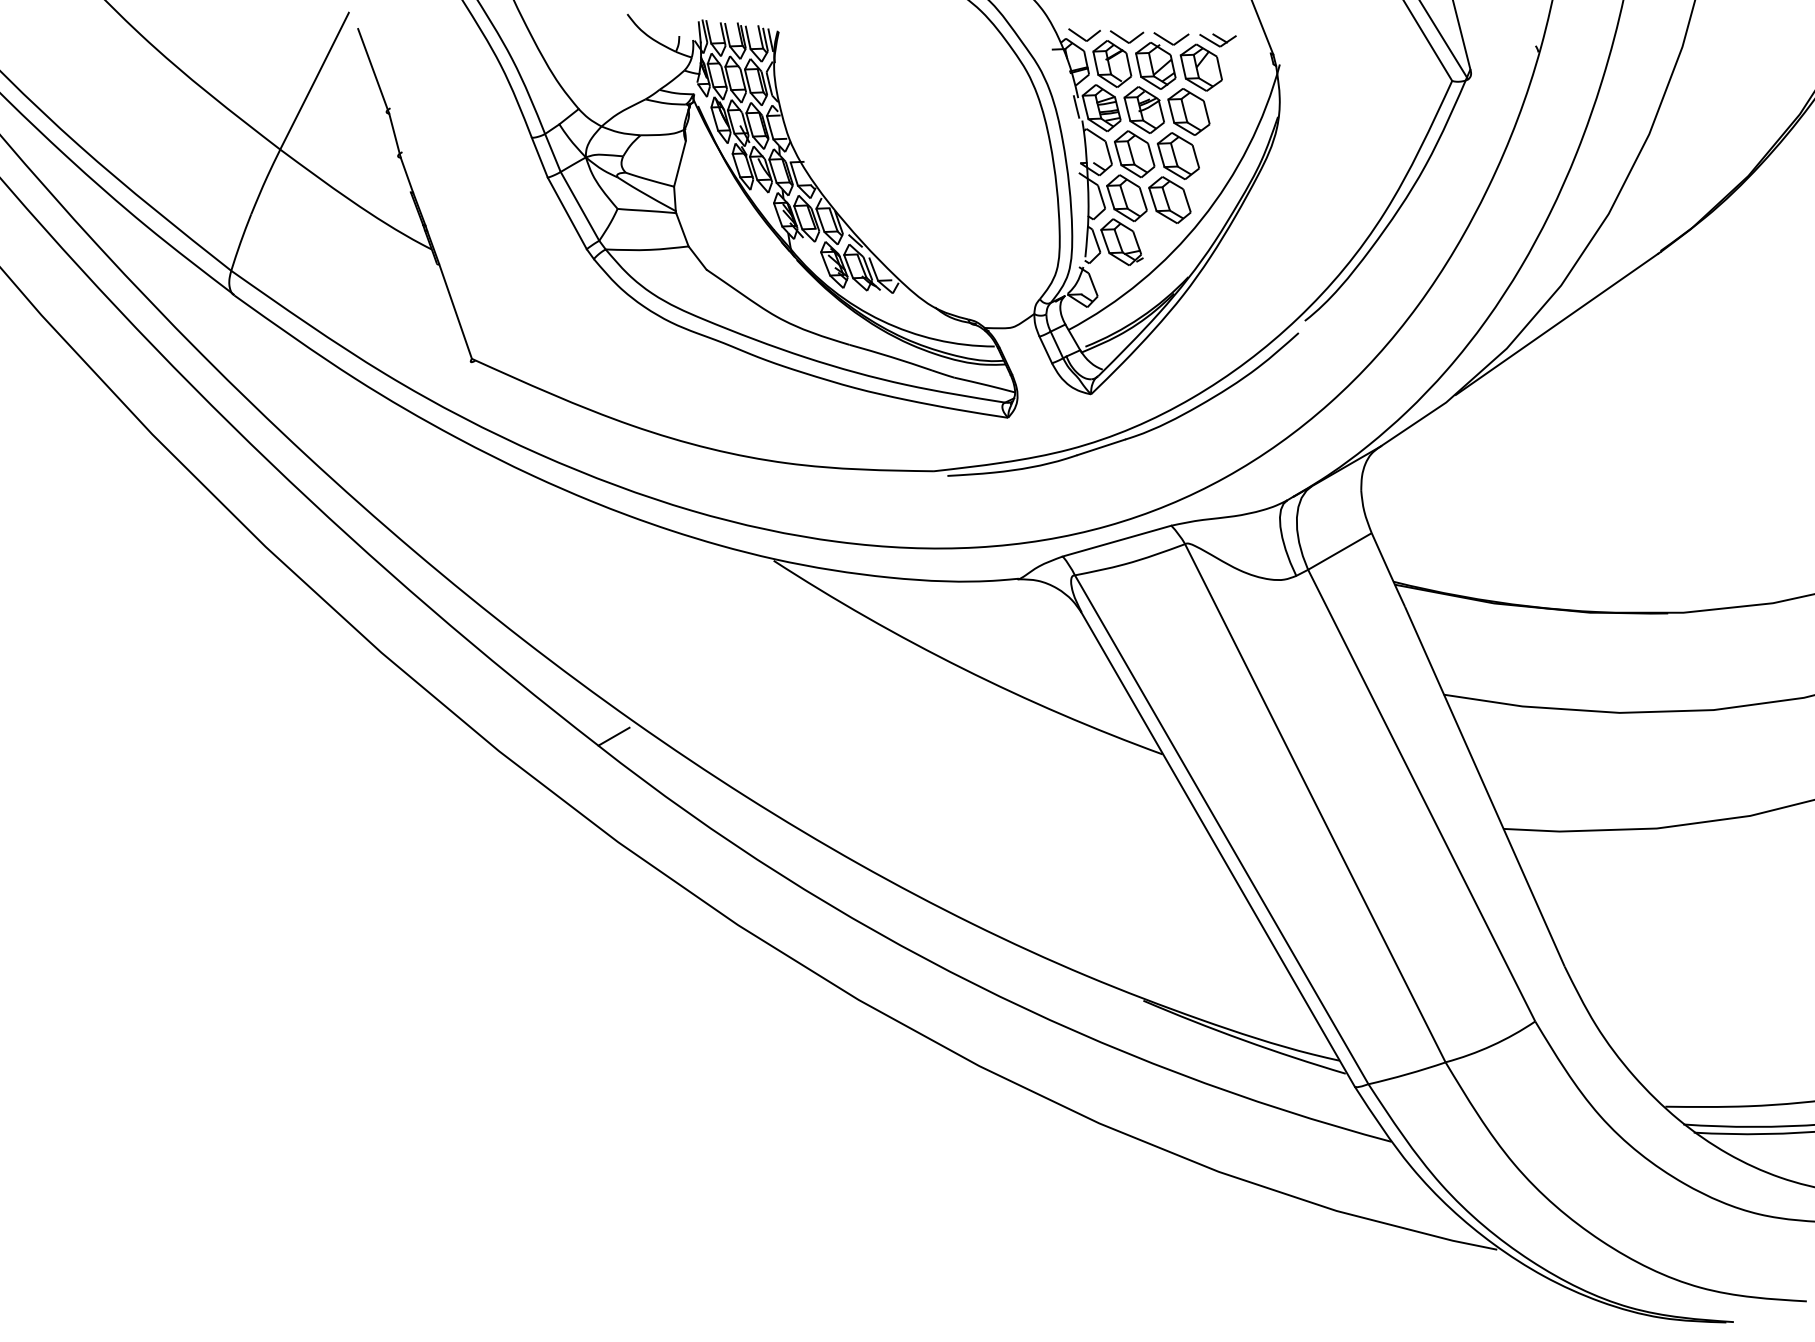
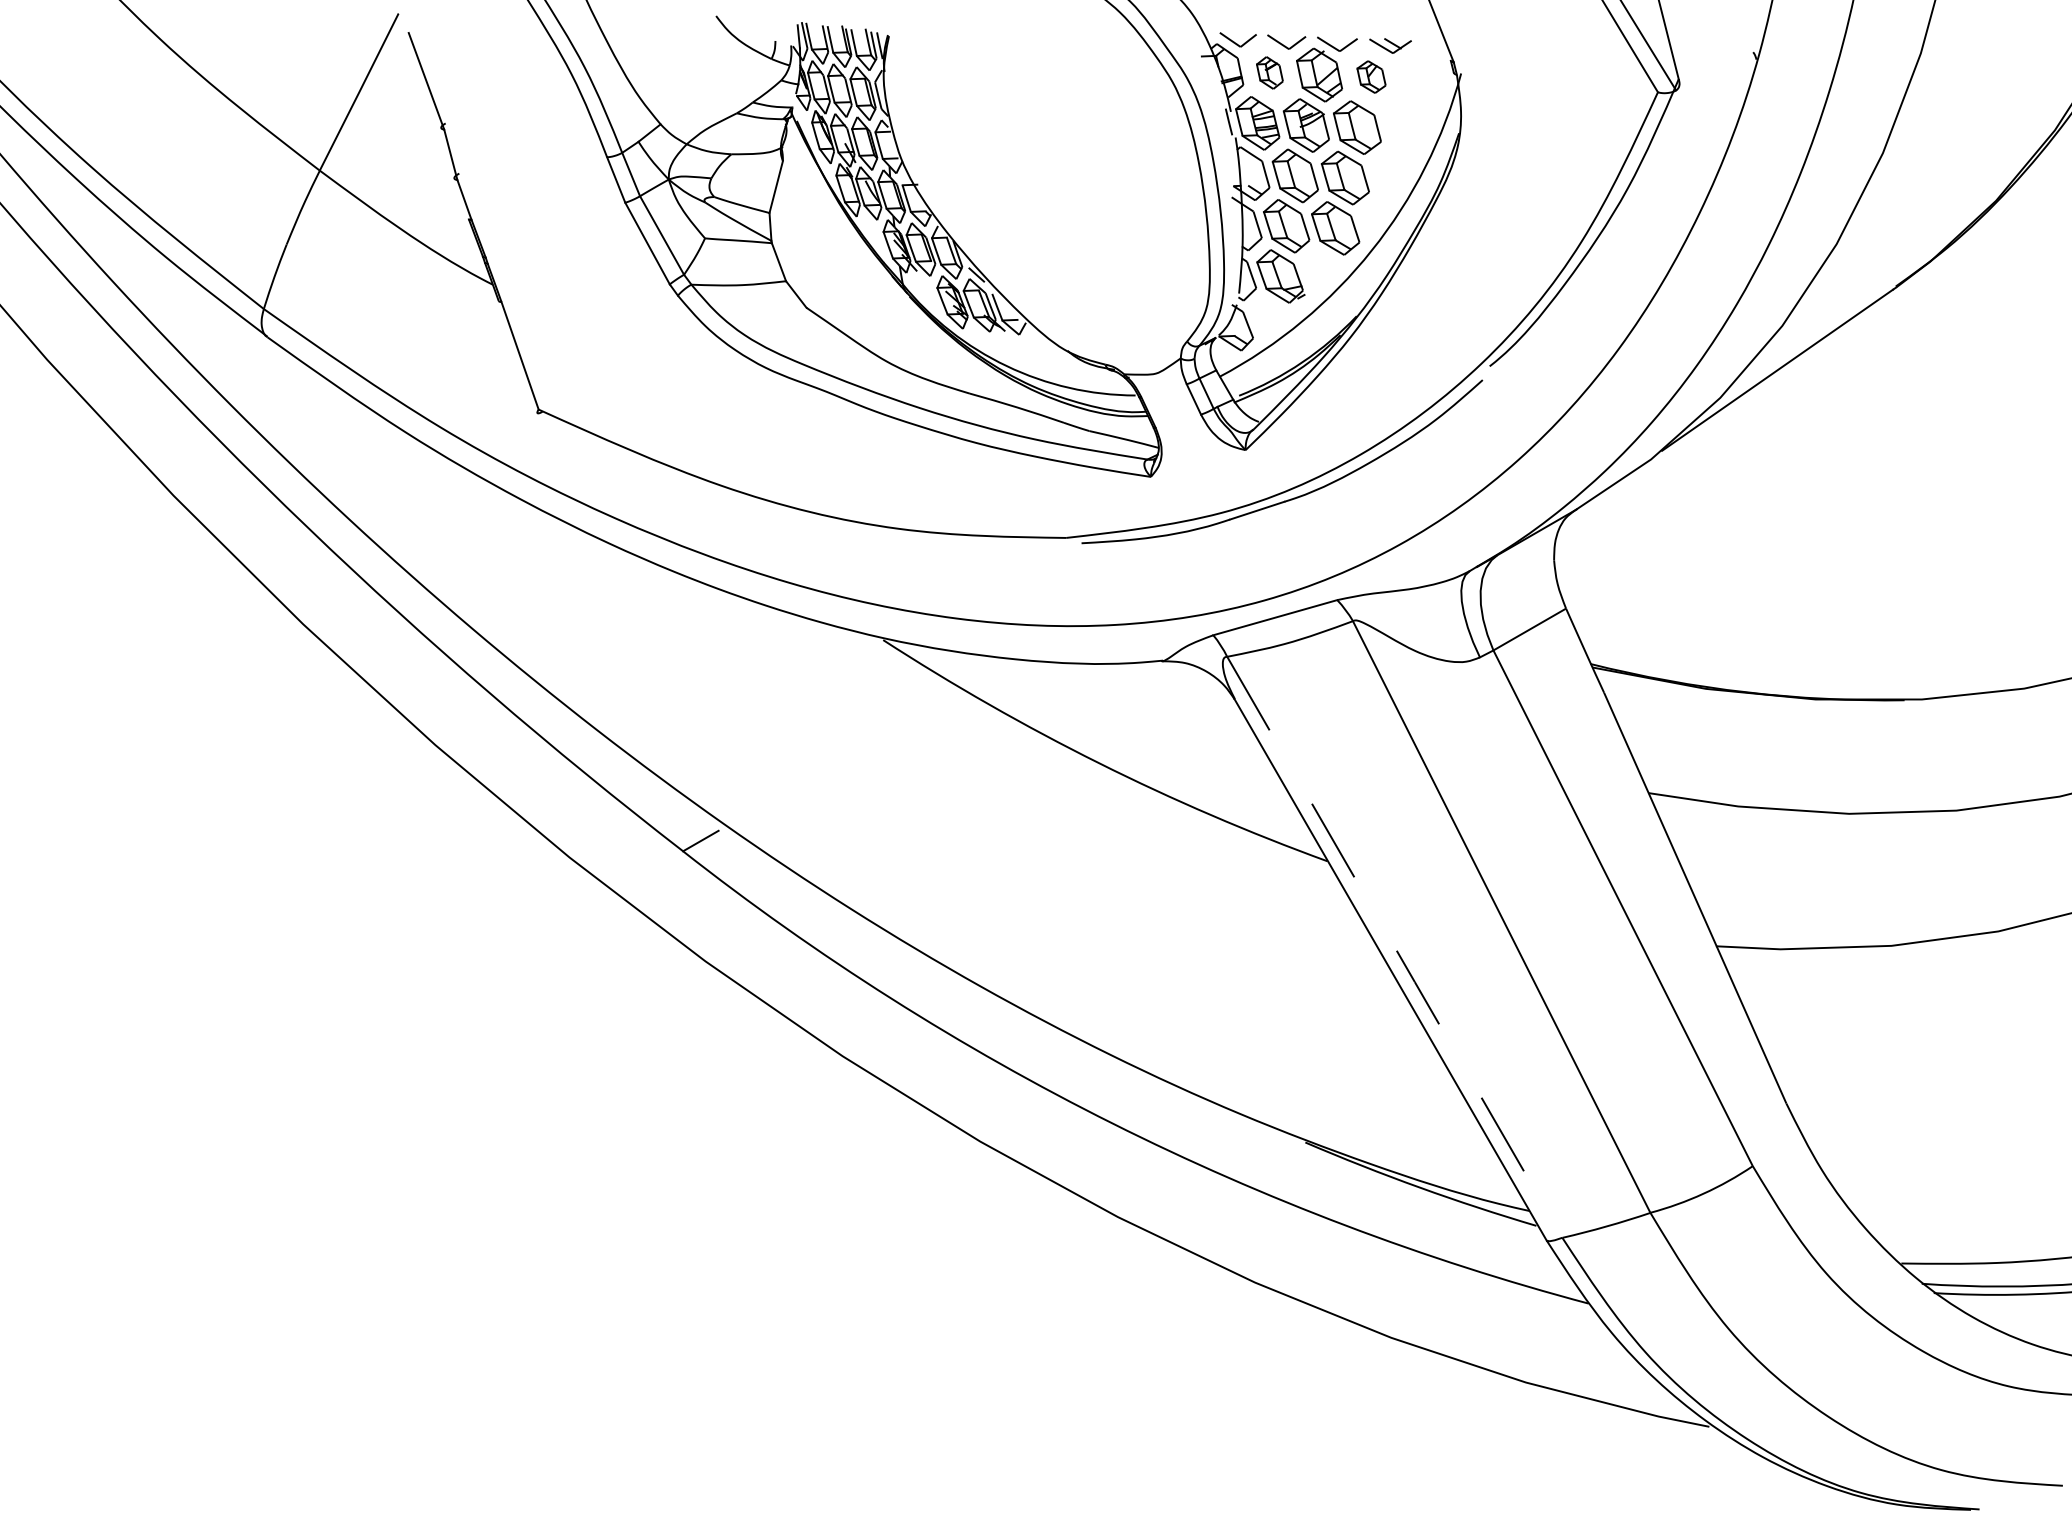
part: (1111, 63) -> (1269, 72), size x0.6
part: (1201, 67) -> (1371, 76), size x0.6
line: (1222, 830) -> (1395, 948), solid -> dashed

